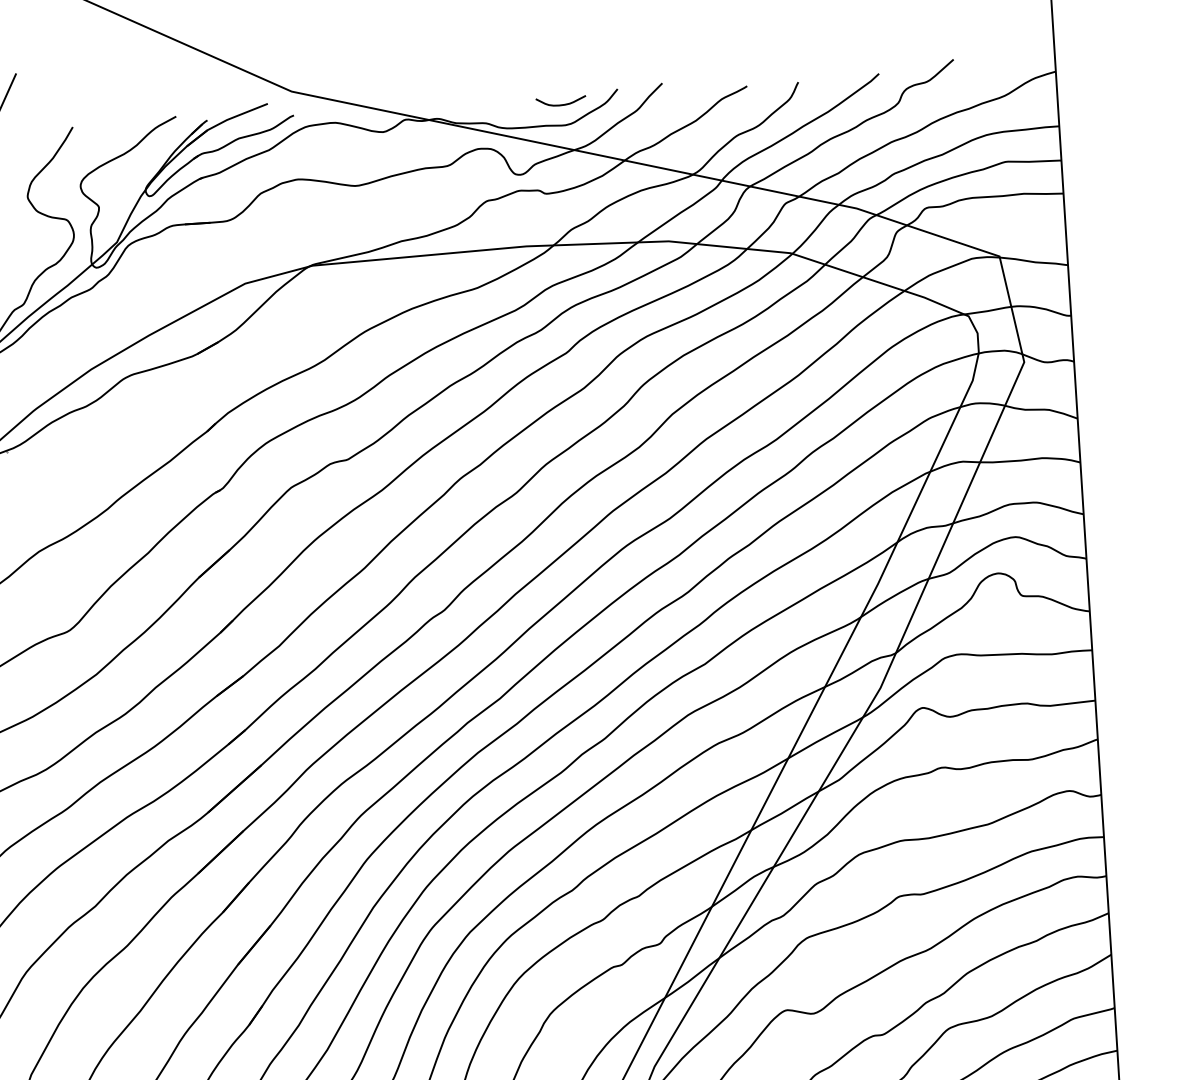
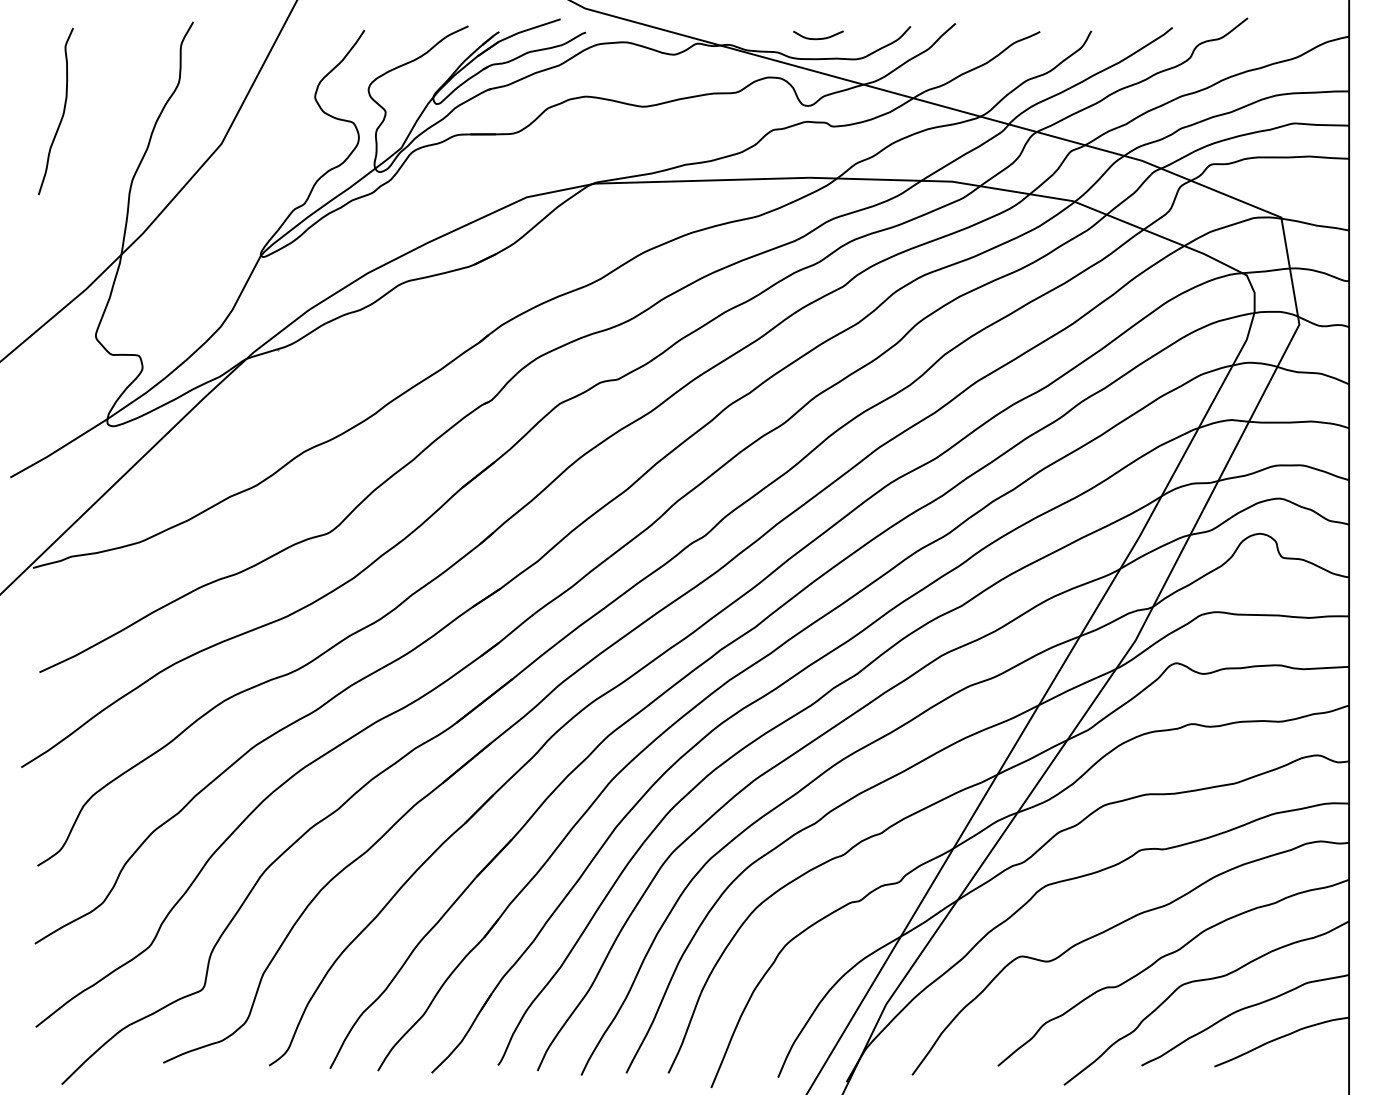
curve: (561, 104) -> (818, 38), moved

